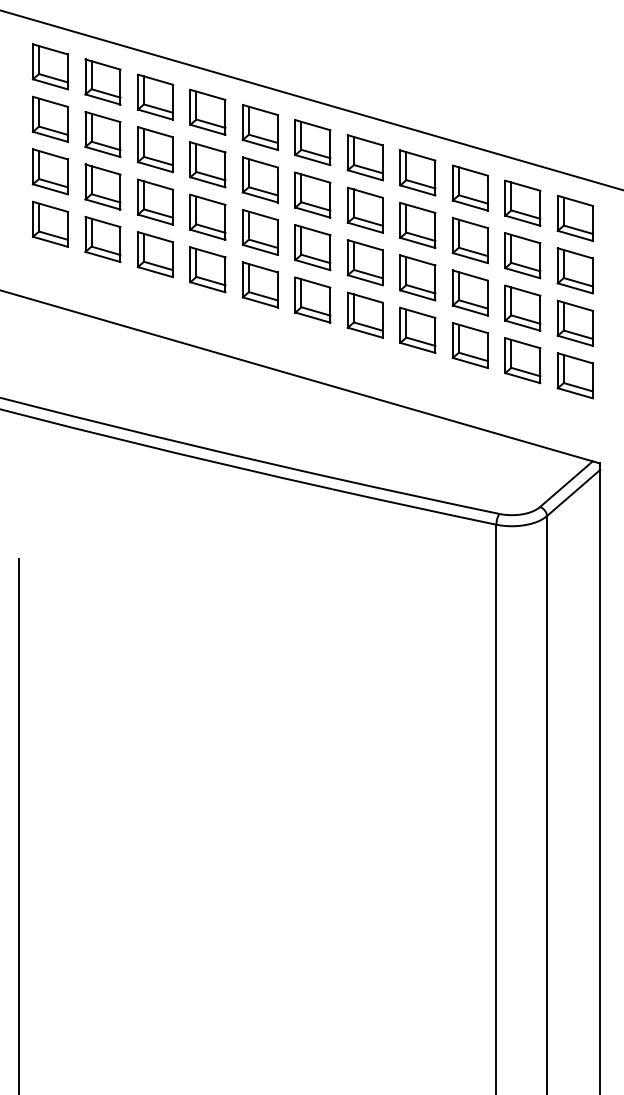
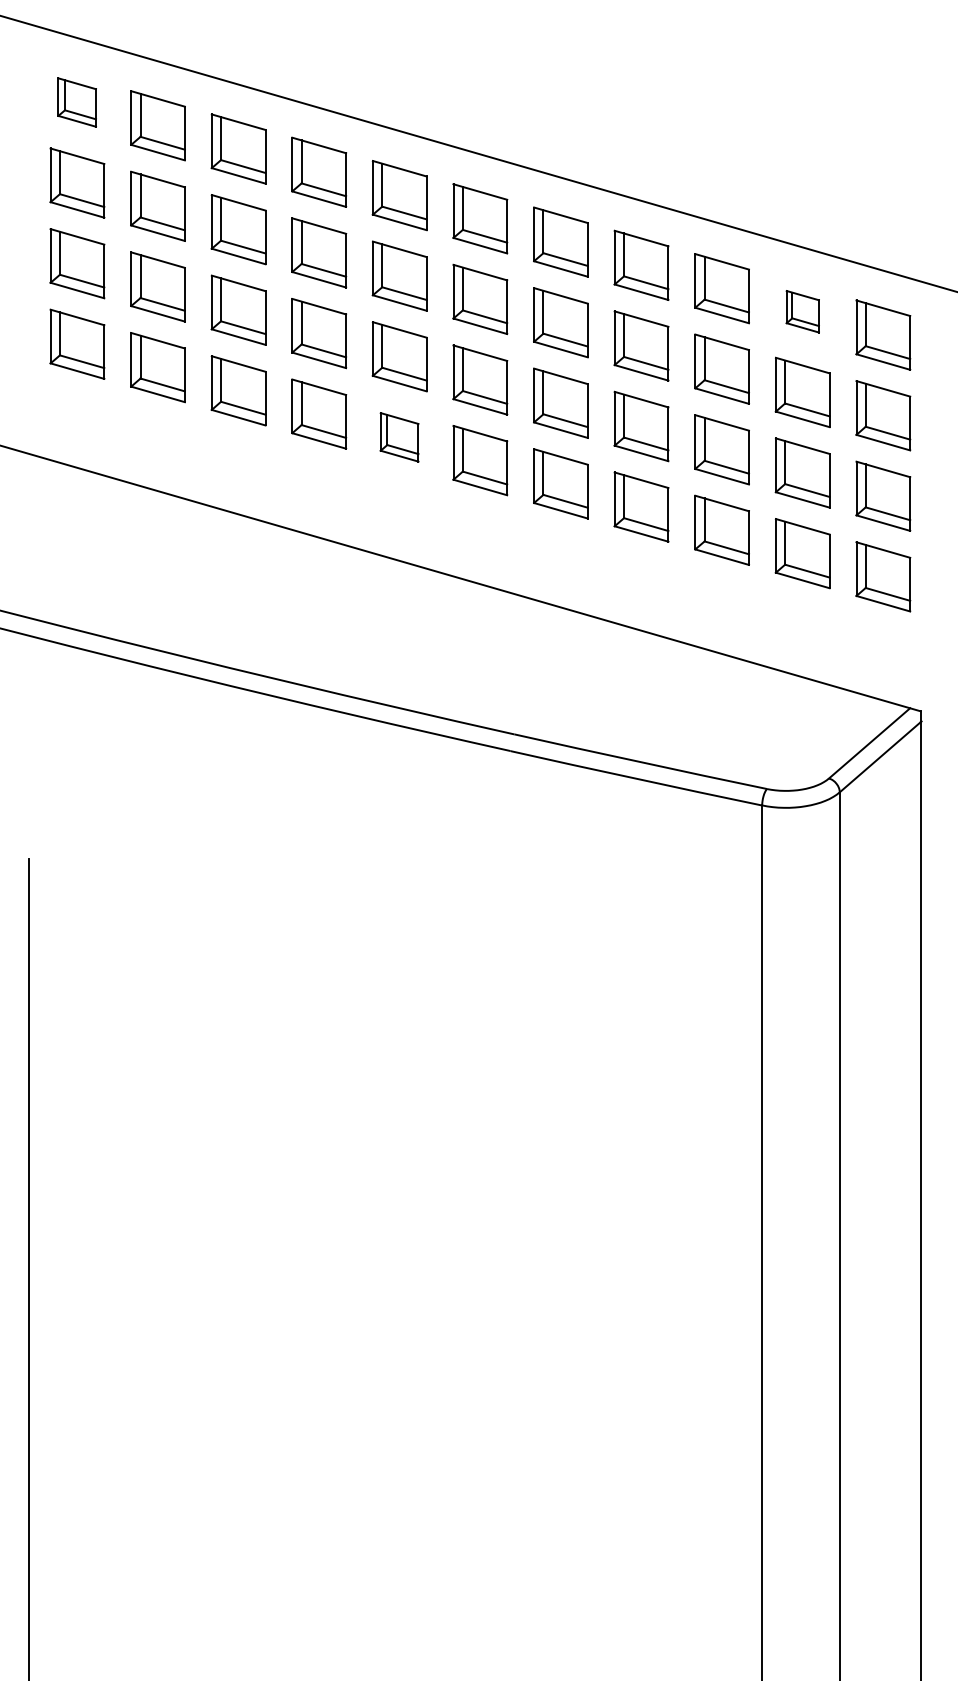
part: (49, 66) -> (75, 101), size x0.7
part: (522, 202) -> (802, 310), size x0.6
part: (259, 284) -> (398, 436), size x0.7

